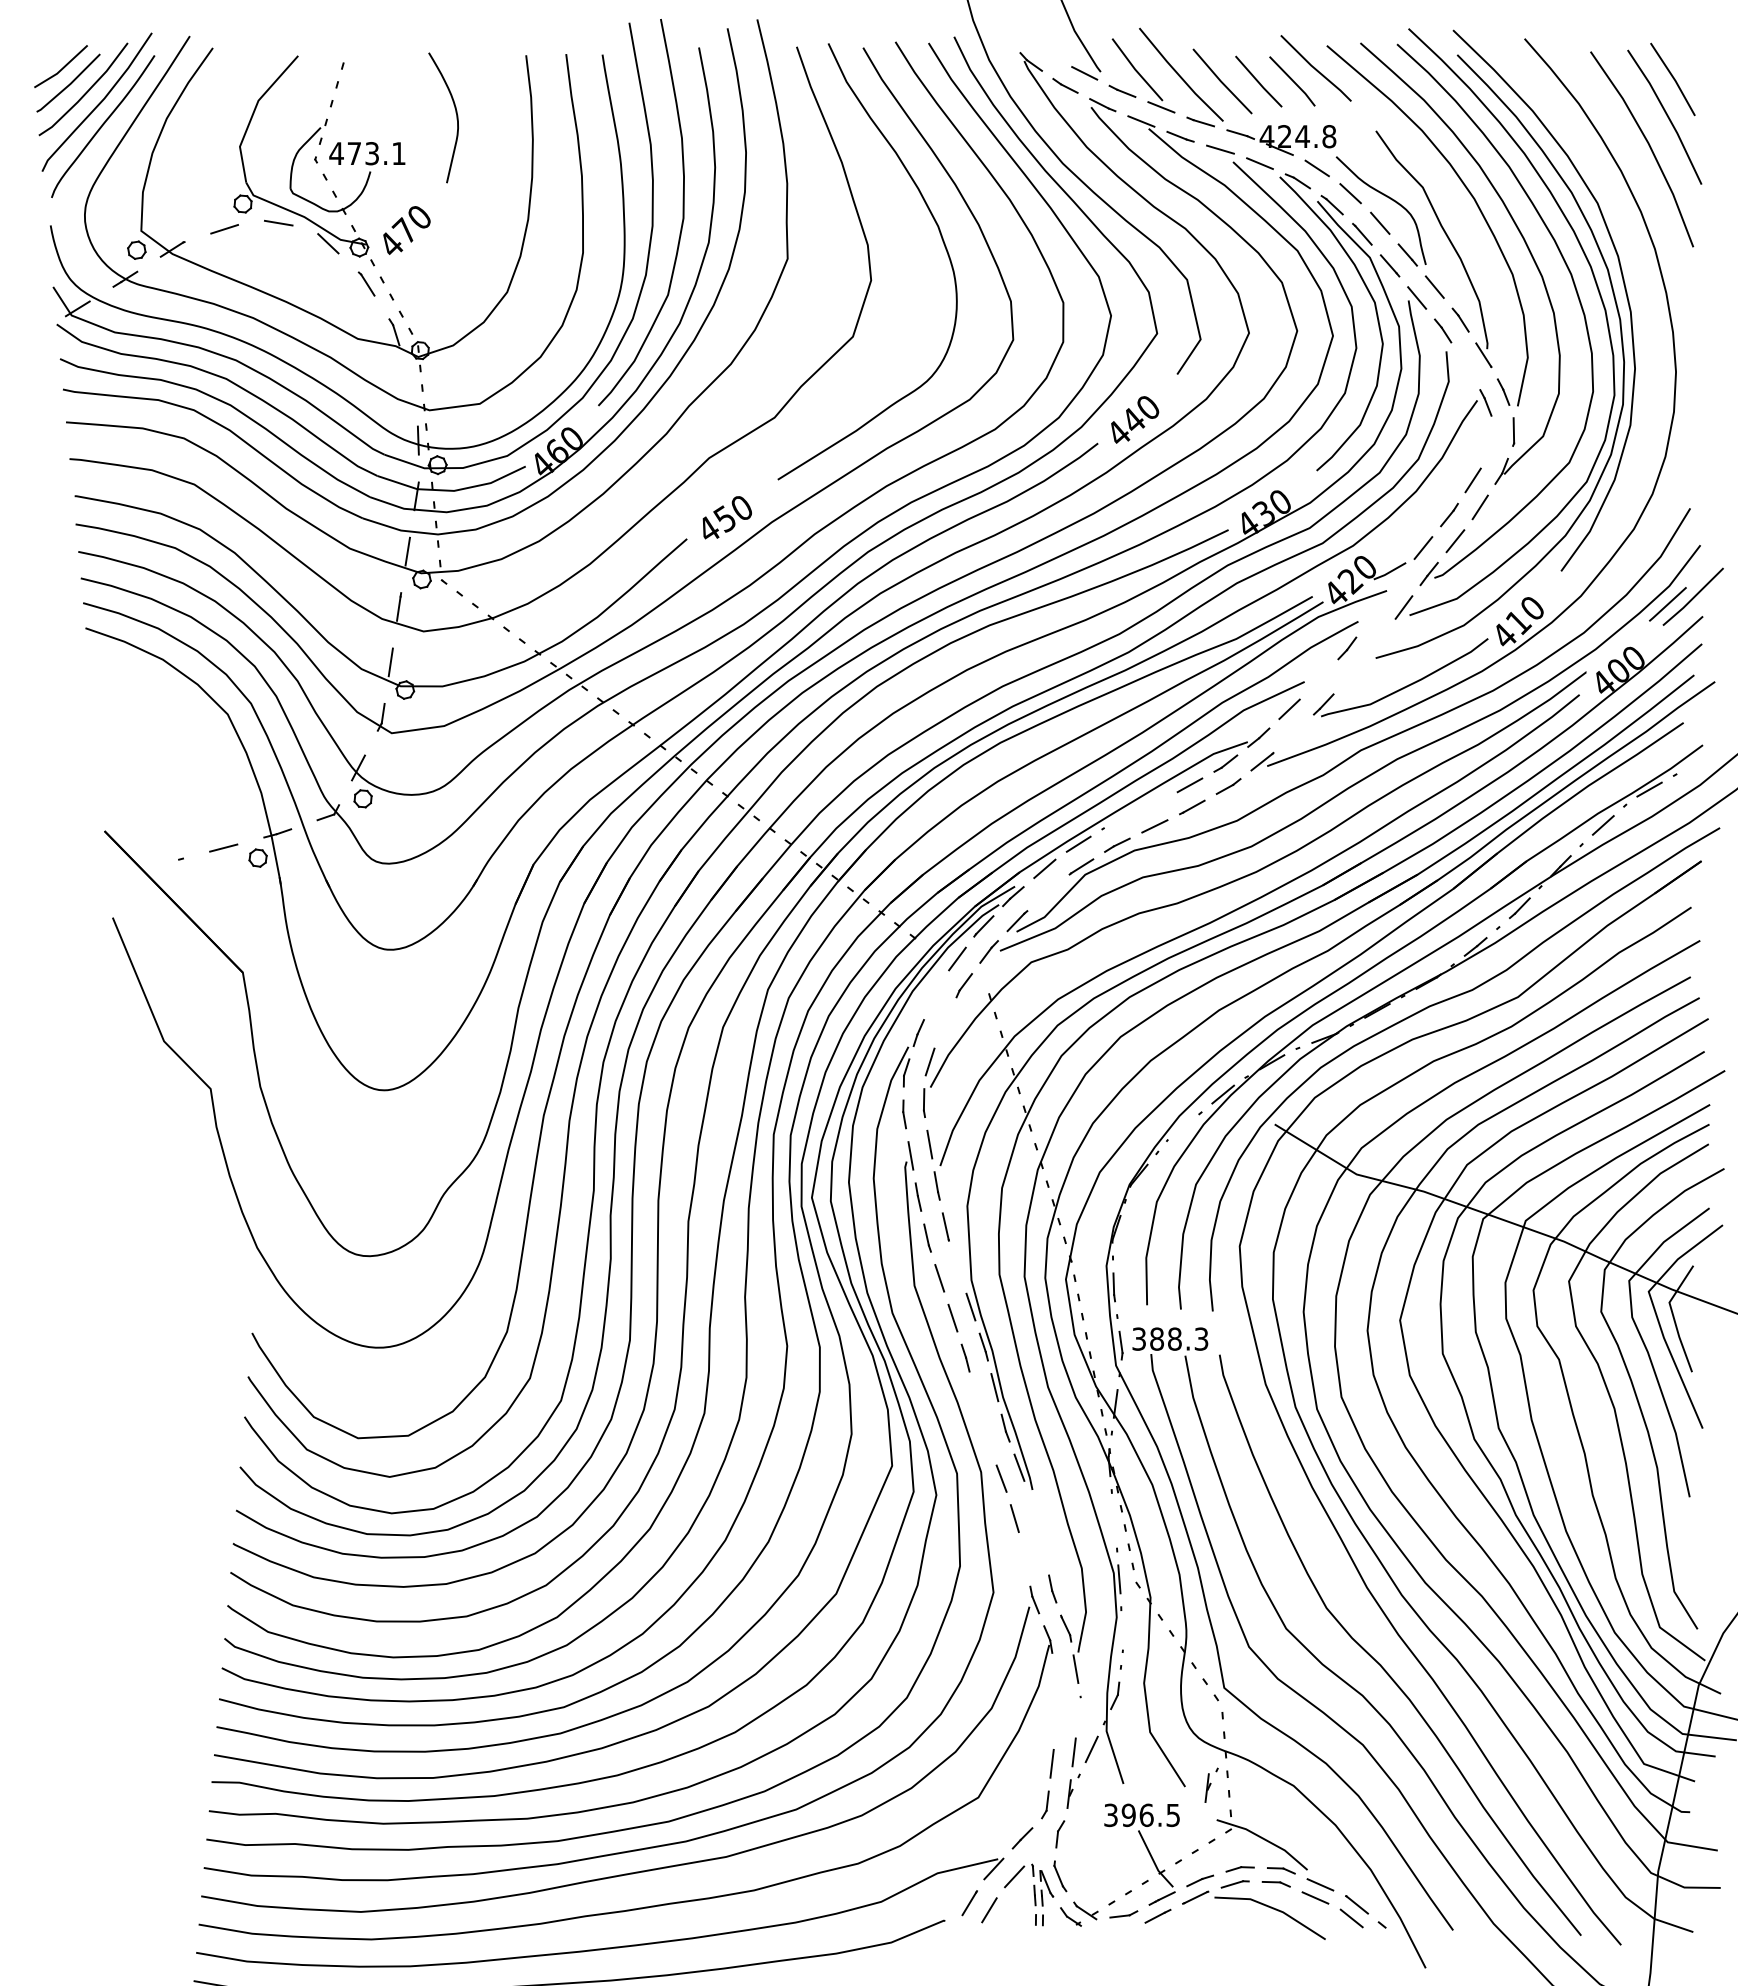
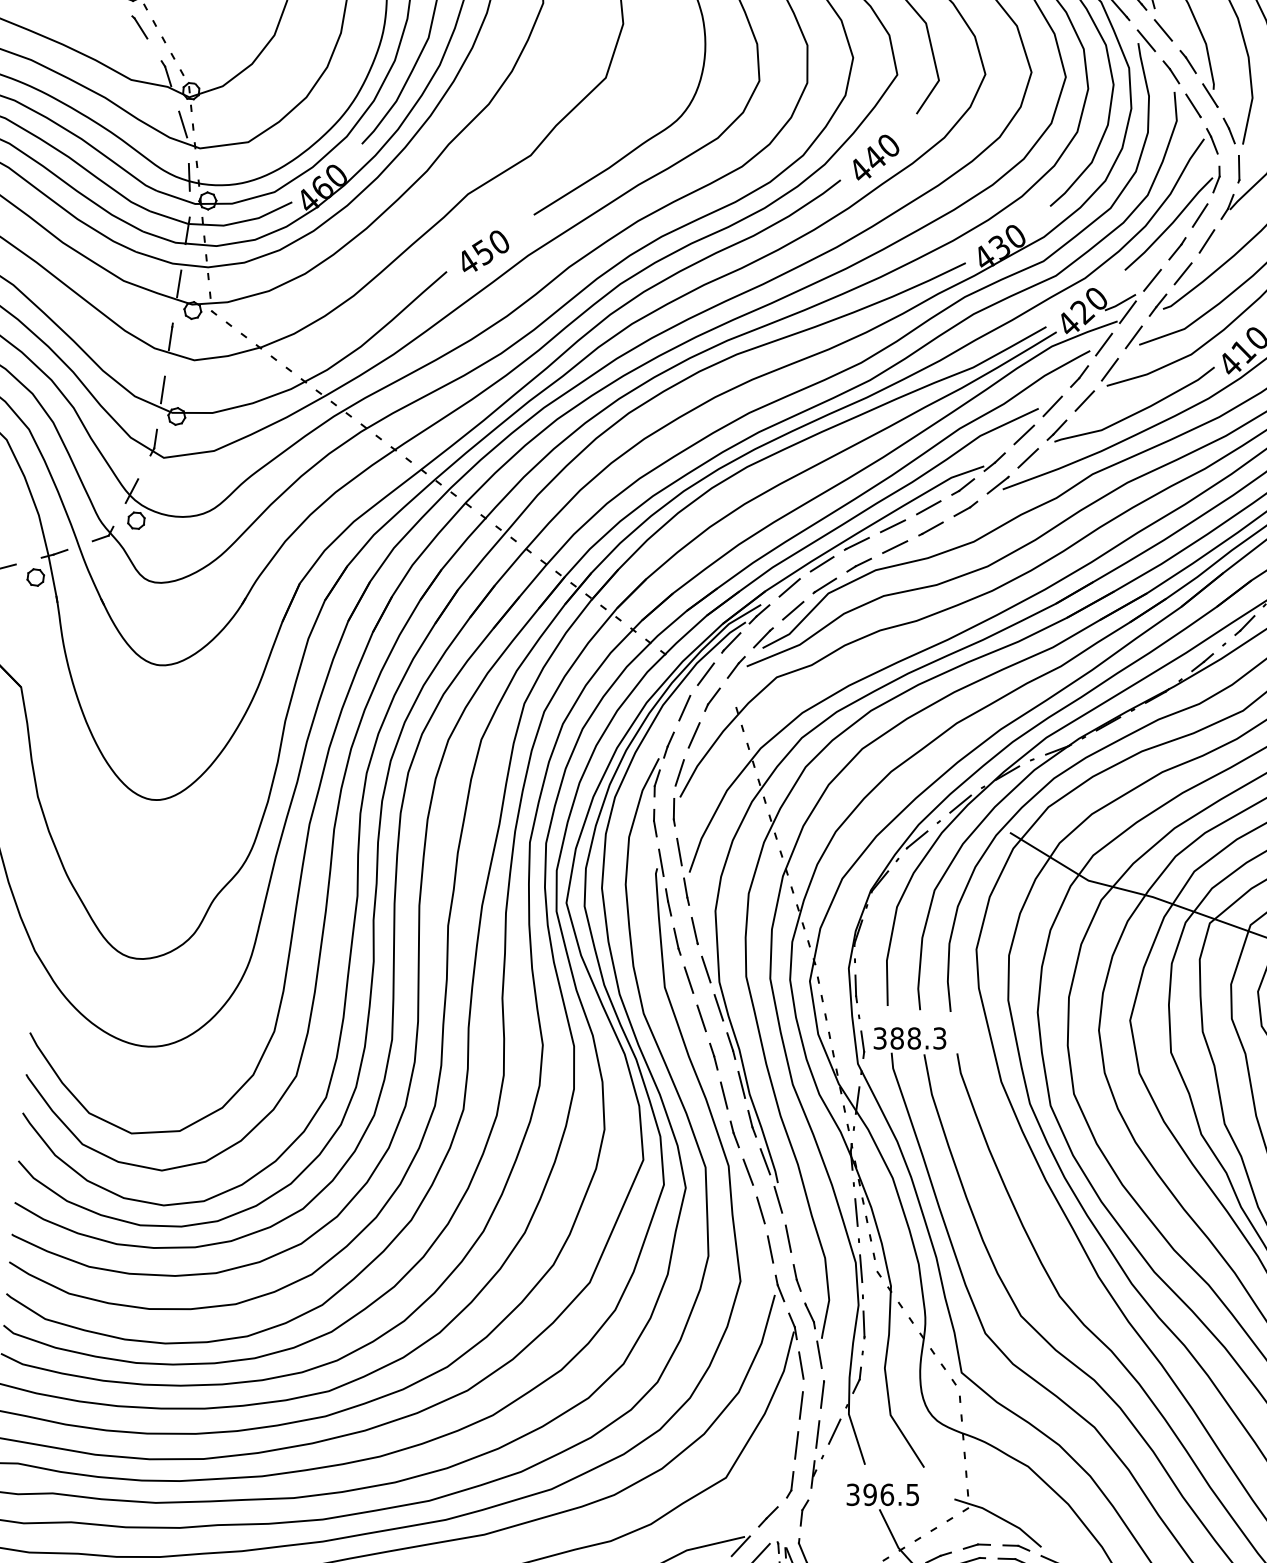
line: (1465, 365) -> (1192, 105), added
line: (411, 385) -> (182, 124), added
part: (1444, 482) -> (1172, 217), added
line: (1397, 581) -> (1127, 312), added
line: (1372, 614) -> (1103, 344), added
line: (1378, 641) -> (1109, 369), added
line: (1352, 673) -> (1084, 400), added
line: (1318, 679) -> (1051, 406), added
line: (1293, 733) -> (1027, 458), added
line: (1152, 804) -> (892, 526), added
line: (1115, 822) -> (857, 543), added
line: (1048, 892) -> (793, 610), added
line: (935, 994) -> (684, 708), added
line: (944, 1022) -> (693, 735), added
line: (1177, 1131) -> (916, 839), added
line: (957, 1266) -> (706, 968), added
line: (976, 1398) -> (724, 1095), added
line: (987, 1438) -> (734, 1133), added
line: (1032, 1507) -> (777, 1199), added
line: (1114, 1520) -> (856, 1212), added
line: (1043, 1547) -> (788, 1238), added
line: (1024, 1559) -> (770, 1249), added
line: (1121, 1637) -> (863, 1324), added
line: (1056, 1680) -> (800, 1365), added
line: (1078, 1710) -> (821, 1394), added
line: (1056, 1721) -> (800, 1404), added
part: (1211, 1784) -> (949, 1465), removed

